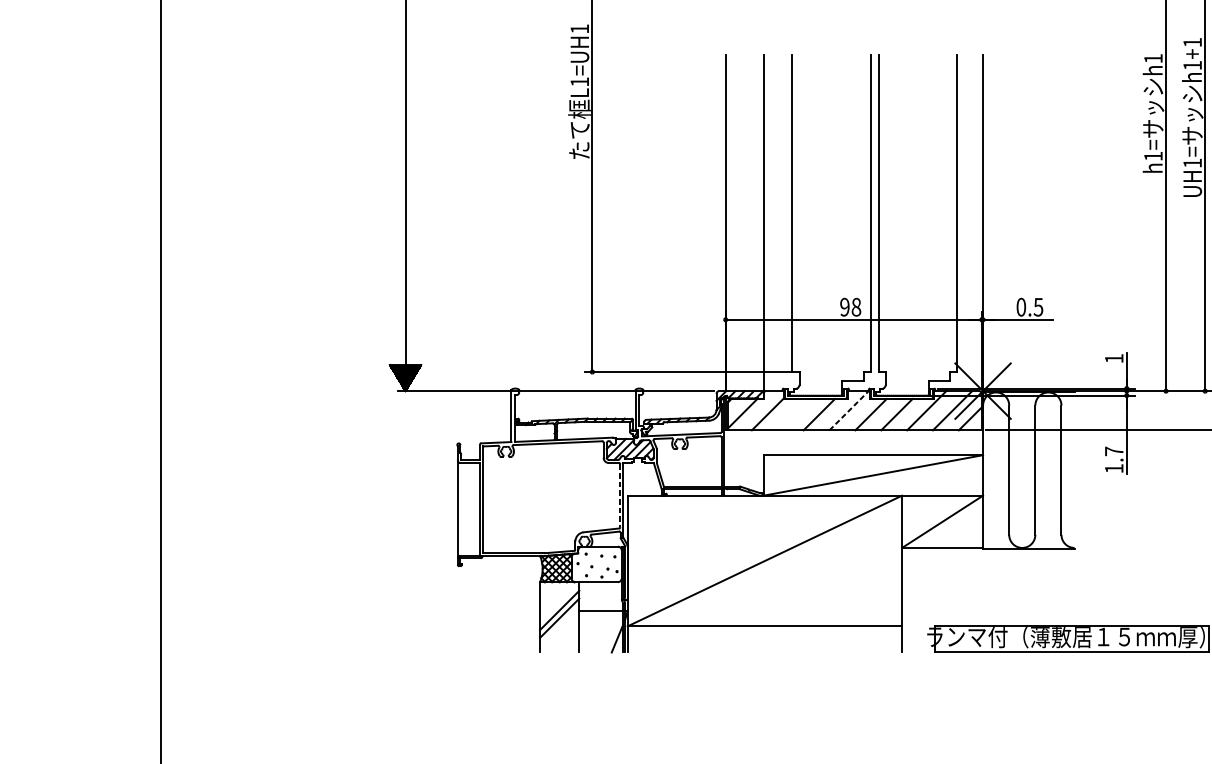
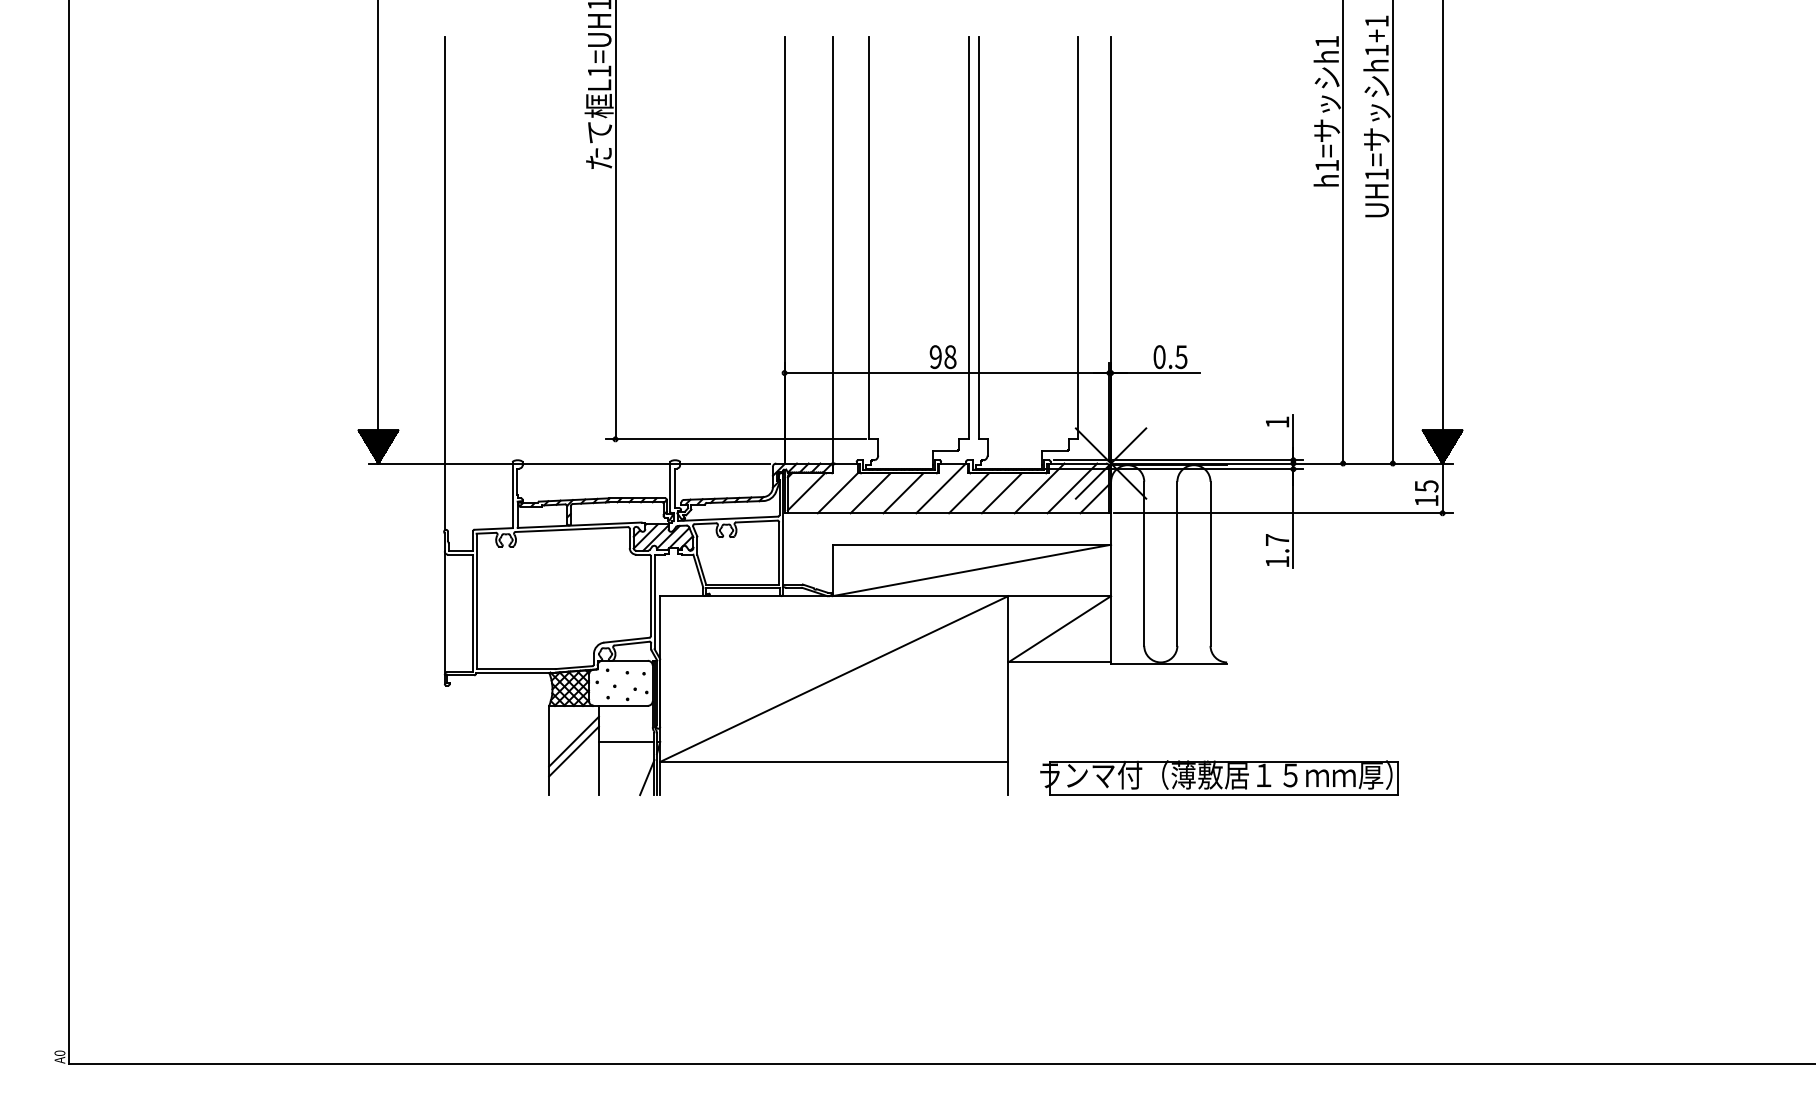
line: (457, 249) -> (444, 283), added
line: (849, 410) -> (941, 488), dashed -> solid
line: (793, 414) -> (870, 493), added
line: (620, 495) -> (650, 596), dashed -> solid

